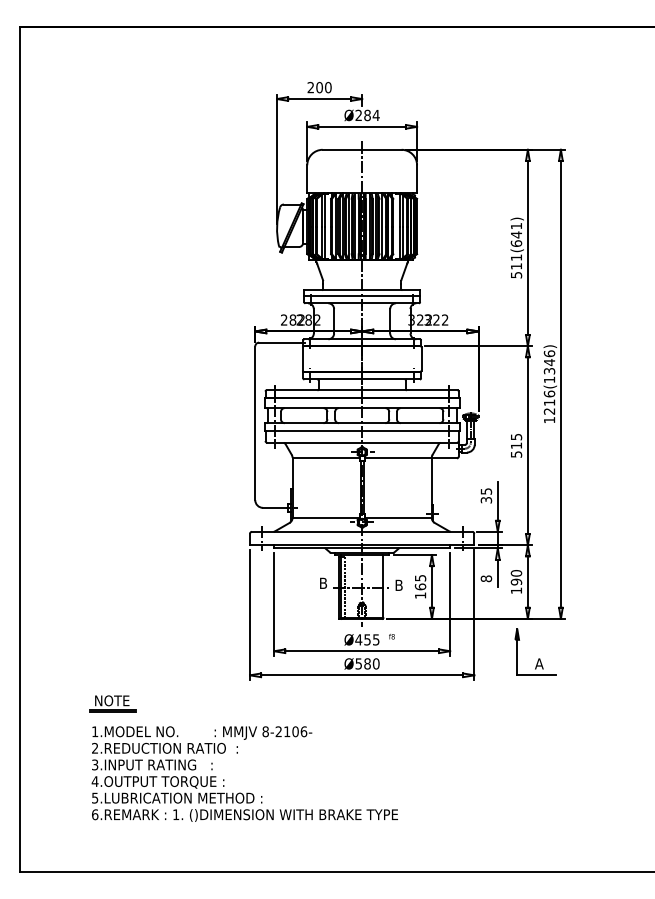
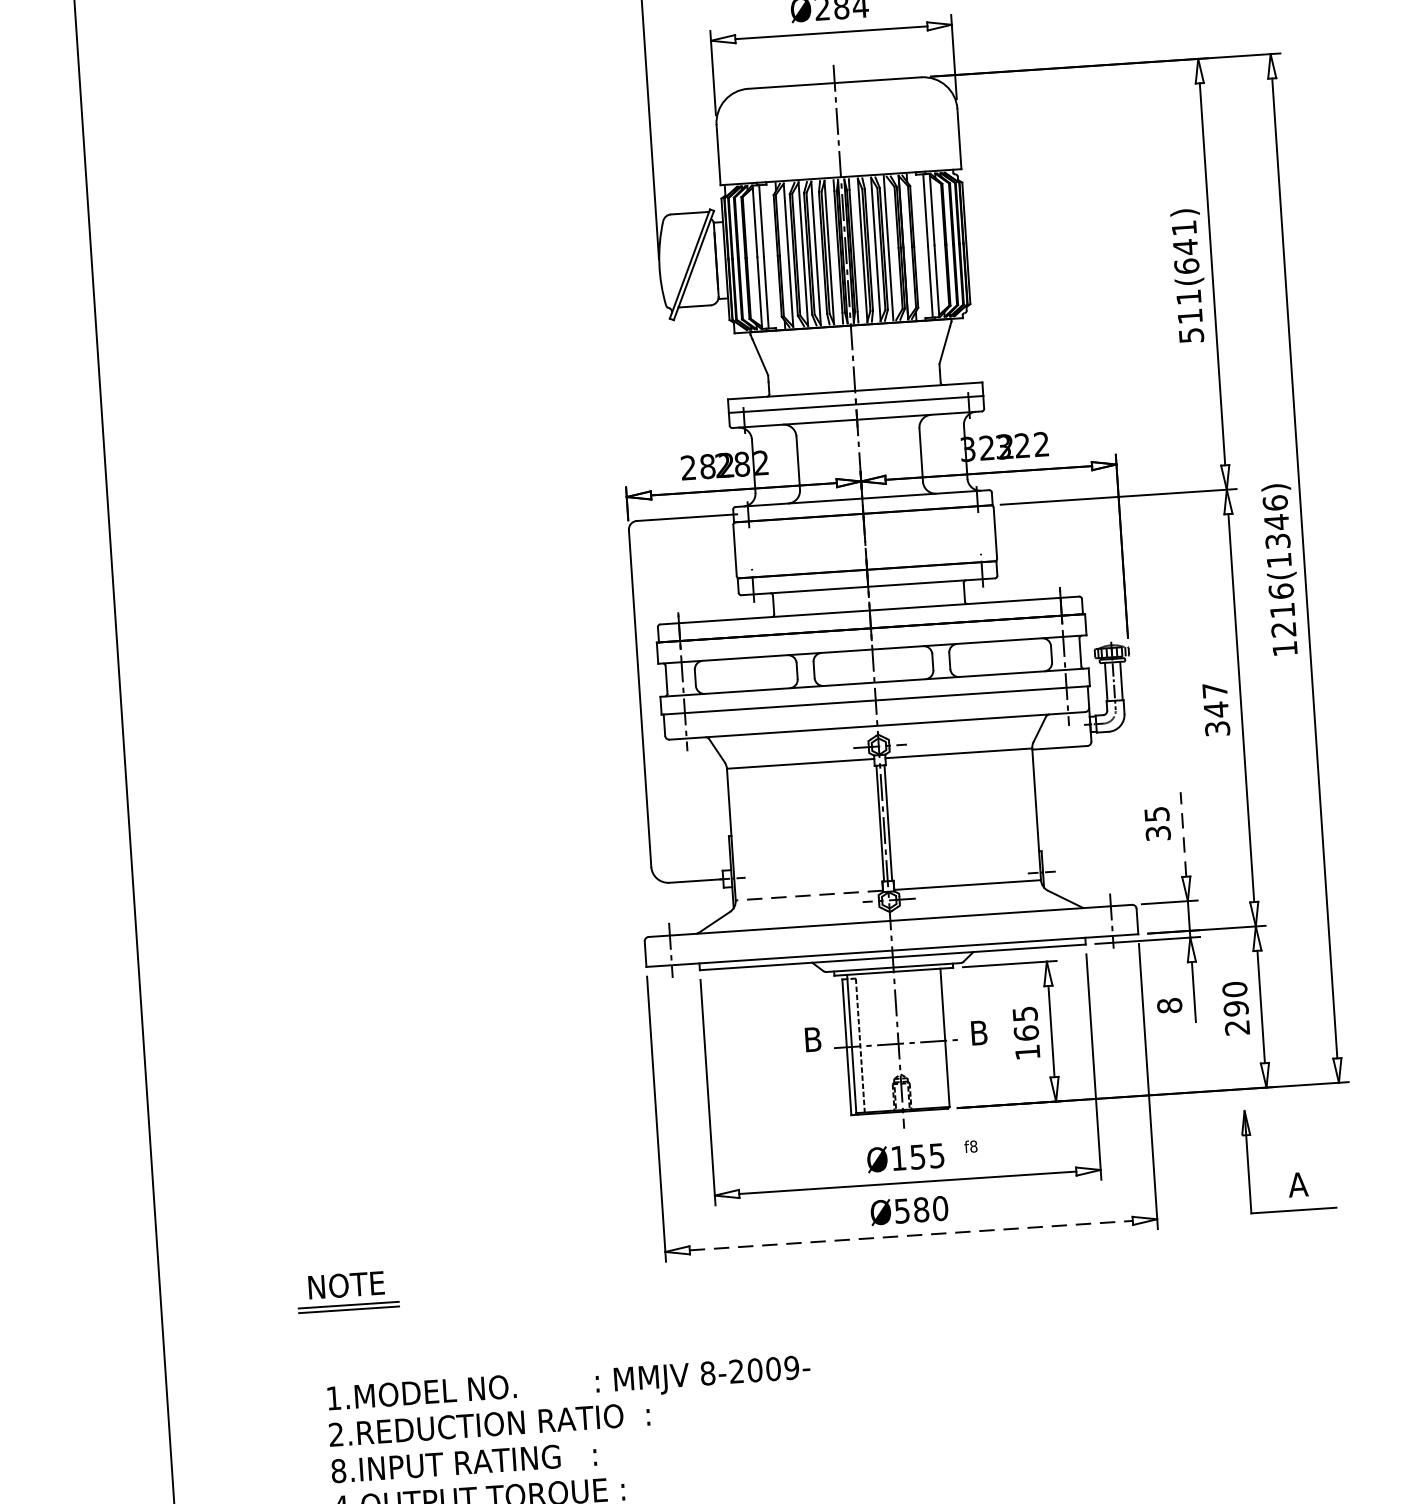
text: (516, 445) -> (1216, 709), 515 -> 347
line: (497, 500) -> (1182, 832), solid -> dashed
line: (326, 517) -> (810, 894), solid -> dashed
text: (515, 590) -> (1235, 1027), 190 -> 290
text: (358, 639) -> (898, 1157), Ø455 -> Ø155
line: (362, 675) -> (912, 1235), solid -> dashed
part: (112, 703) -> (347, 1291), moved
text: (295, 731) -> (773, 1368), 8-2106- -> 8-2009-
text: (95, 764) -> (339, 1470), 3.INPUT -> 8.INPUT

